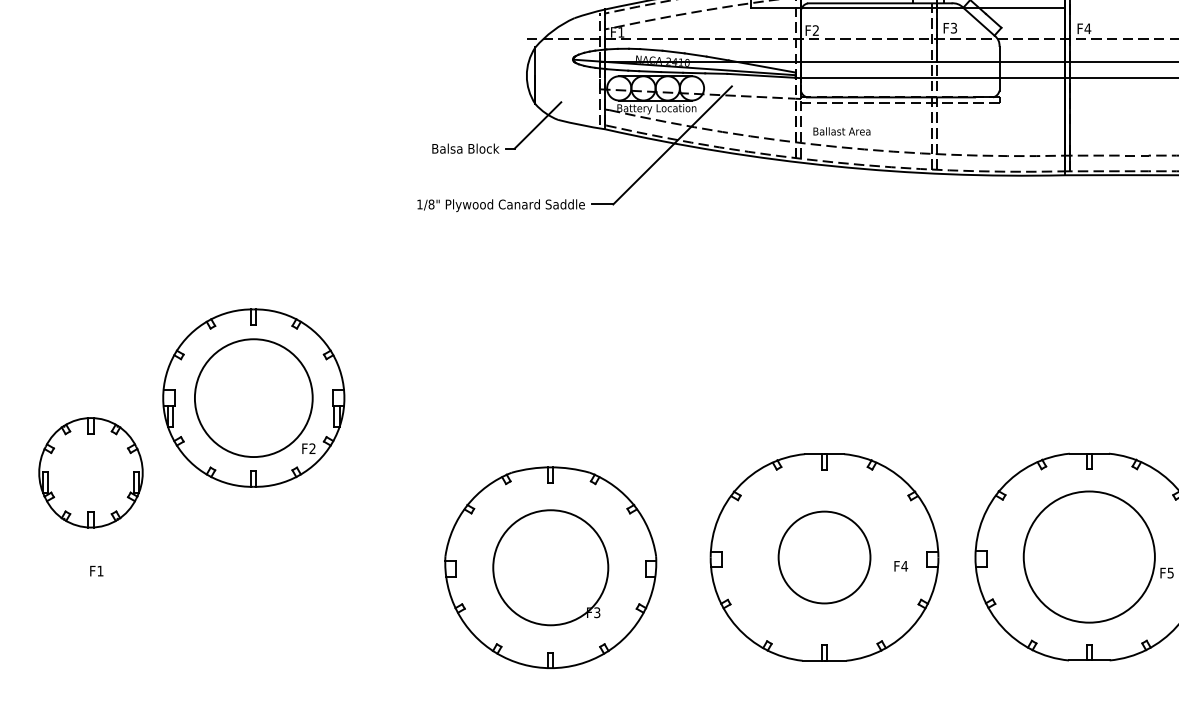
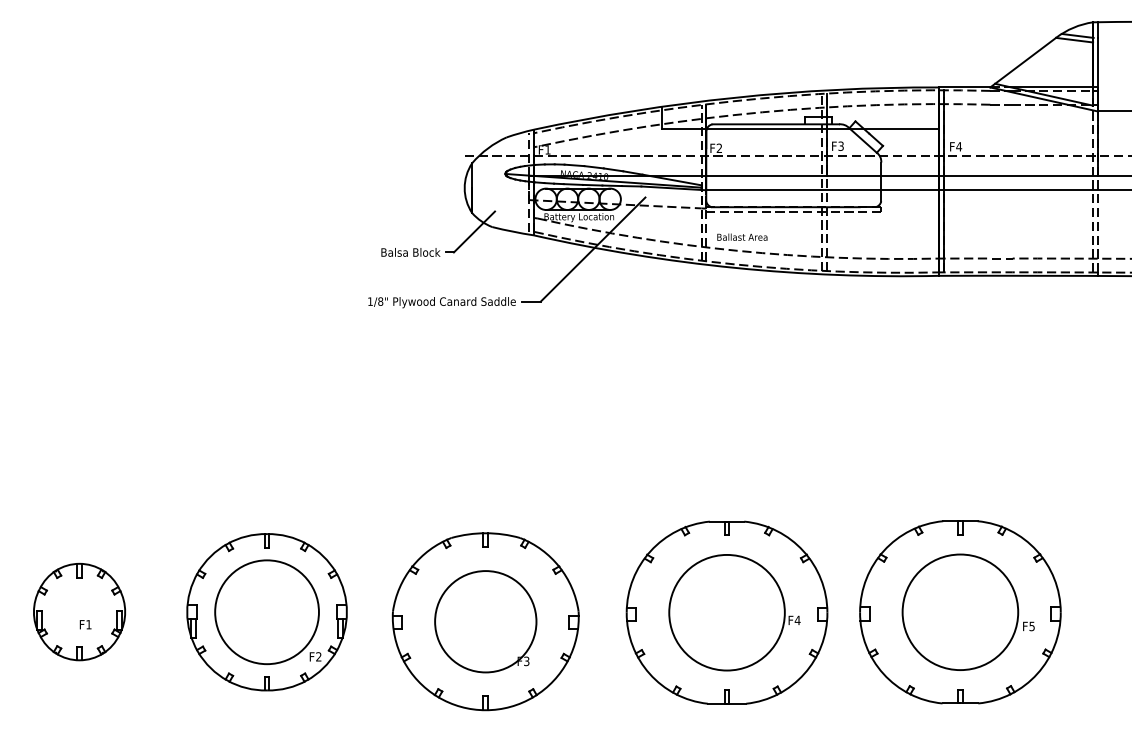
part: (253, 398) -> (266, 612), moved
part: (90, 472) -> (79, 611), moved
circle: (823, 557) -> (726, 612), size x1.43

